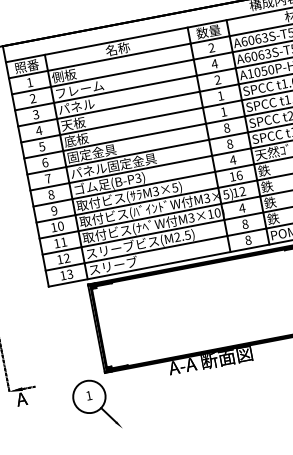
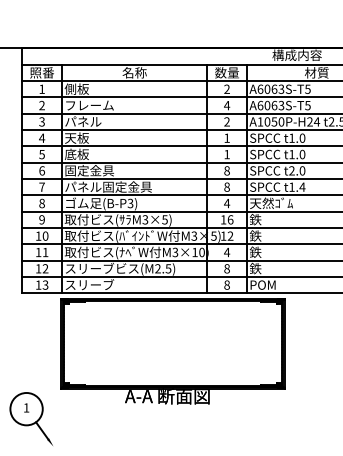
part: (94, 405) -> (30, 418), moved

